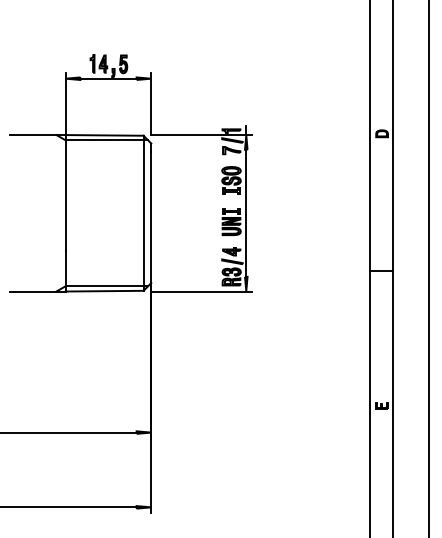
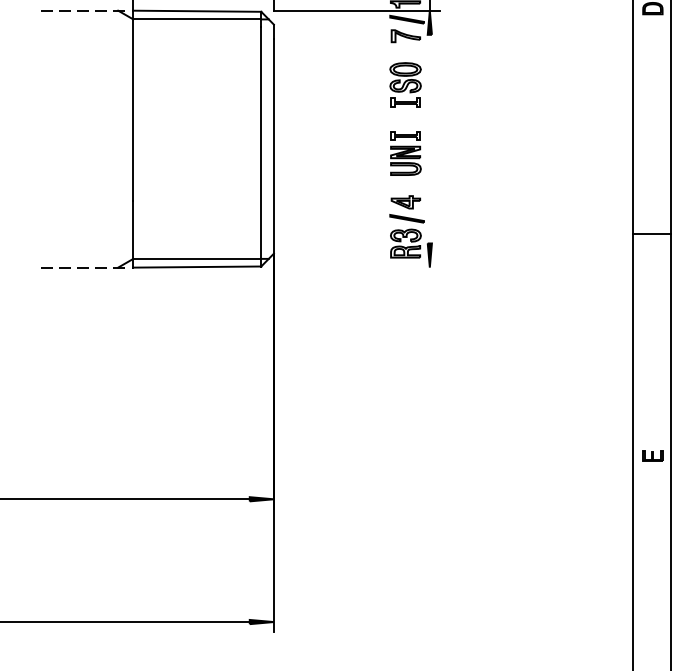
line: (38, 135) -> (88, 11), solid -> dashed
line: (246, 212) -> (430, 137), removed
line: (38, 291) -> (88, 267), solid -> dashed
line: (201, 291) -> (356, 267), removed

